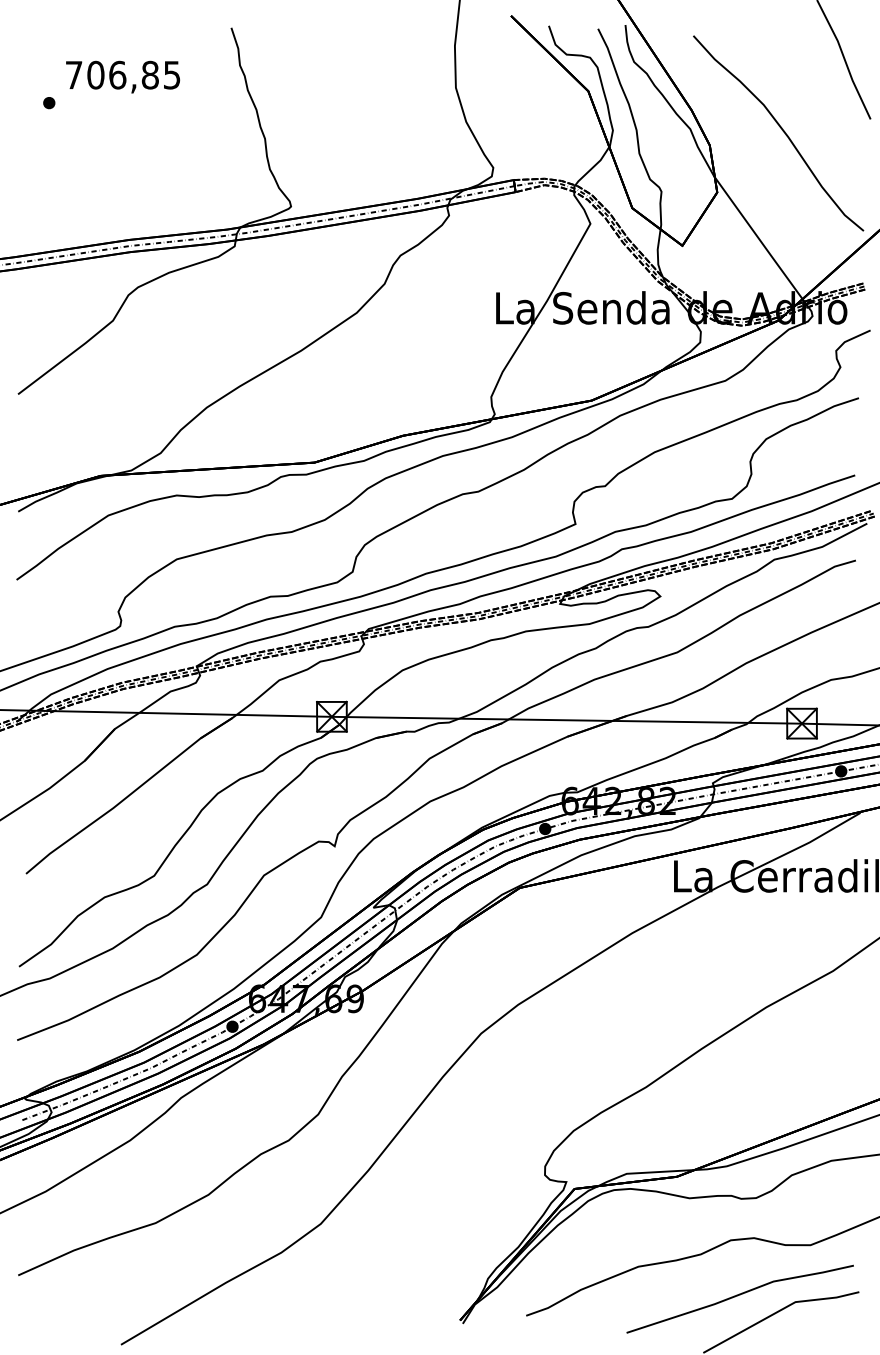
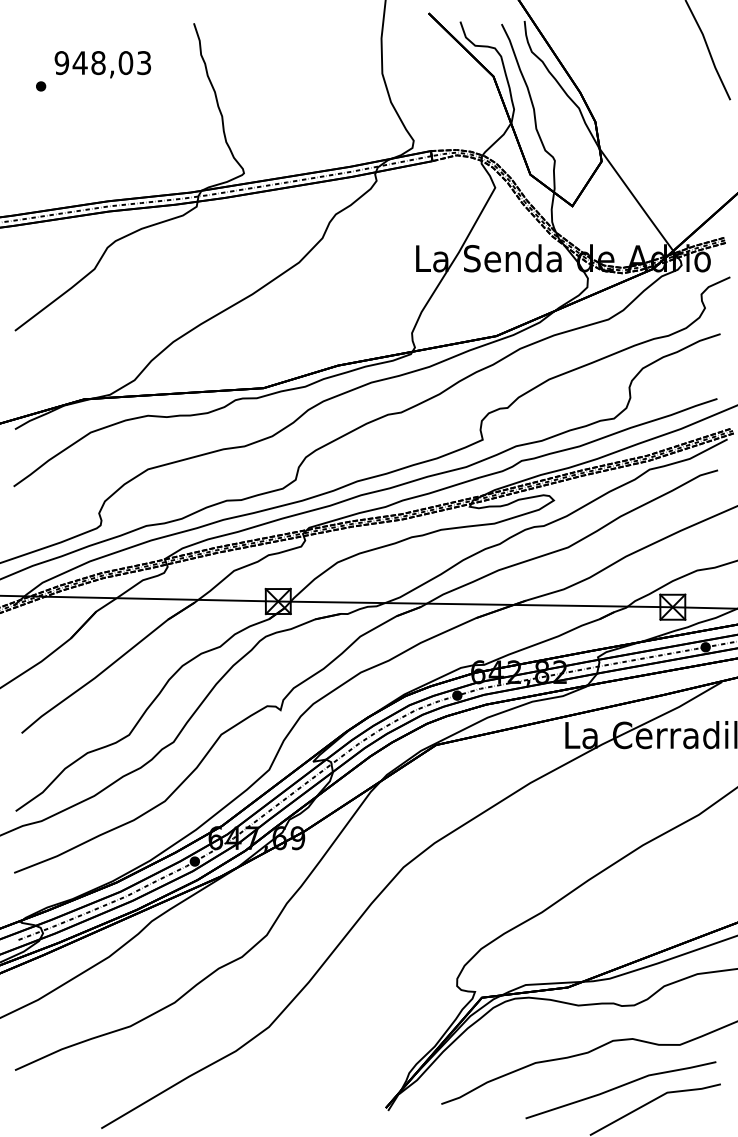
text: (122, 74) -> (102, 62), 706,85 -> 948,03
curve: (782, 131) -> (656, 110), removed

